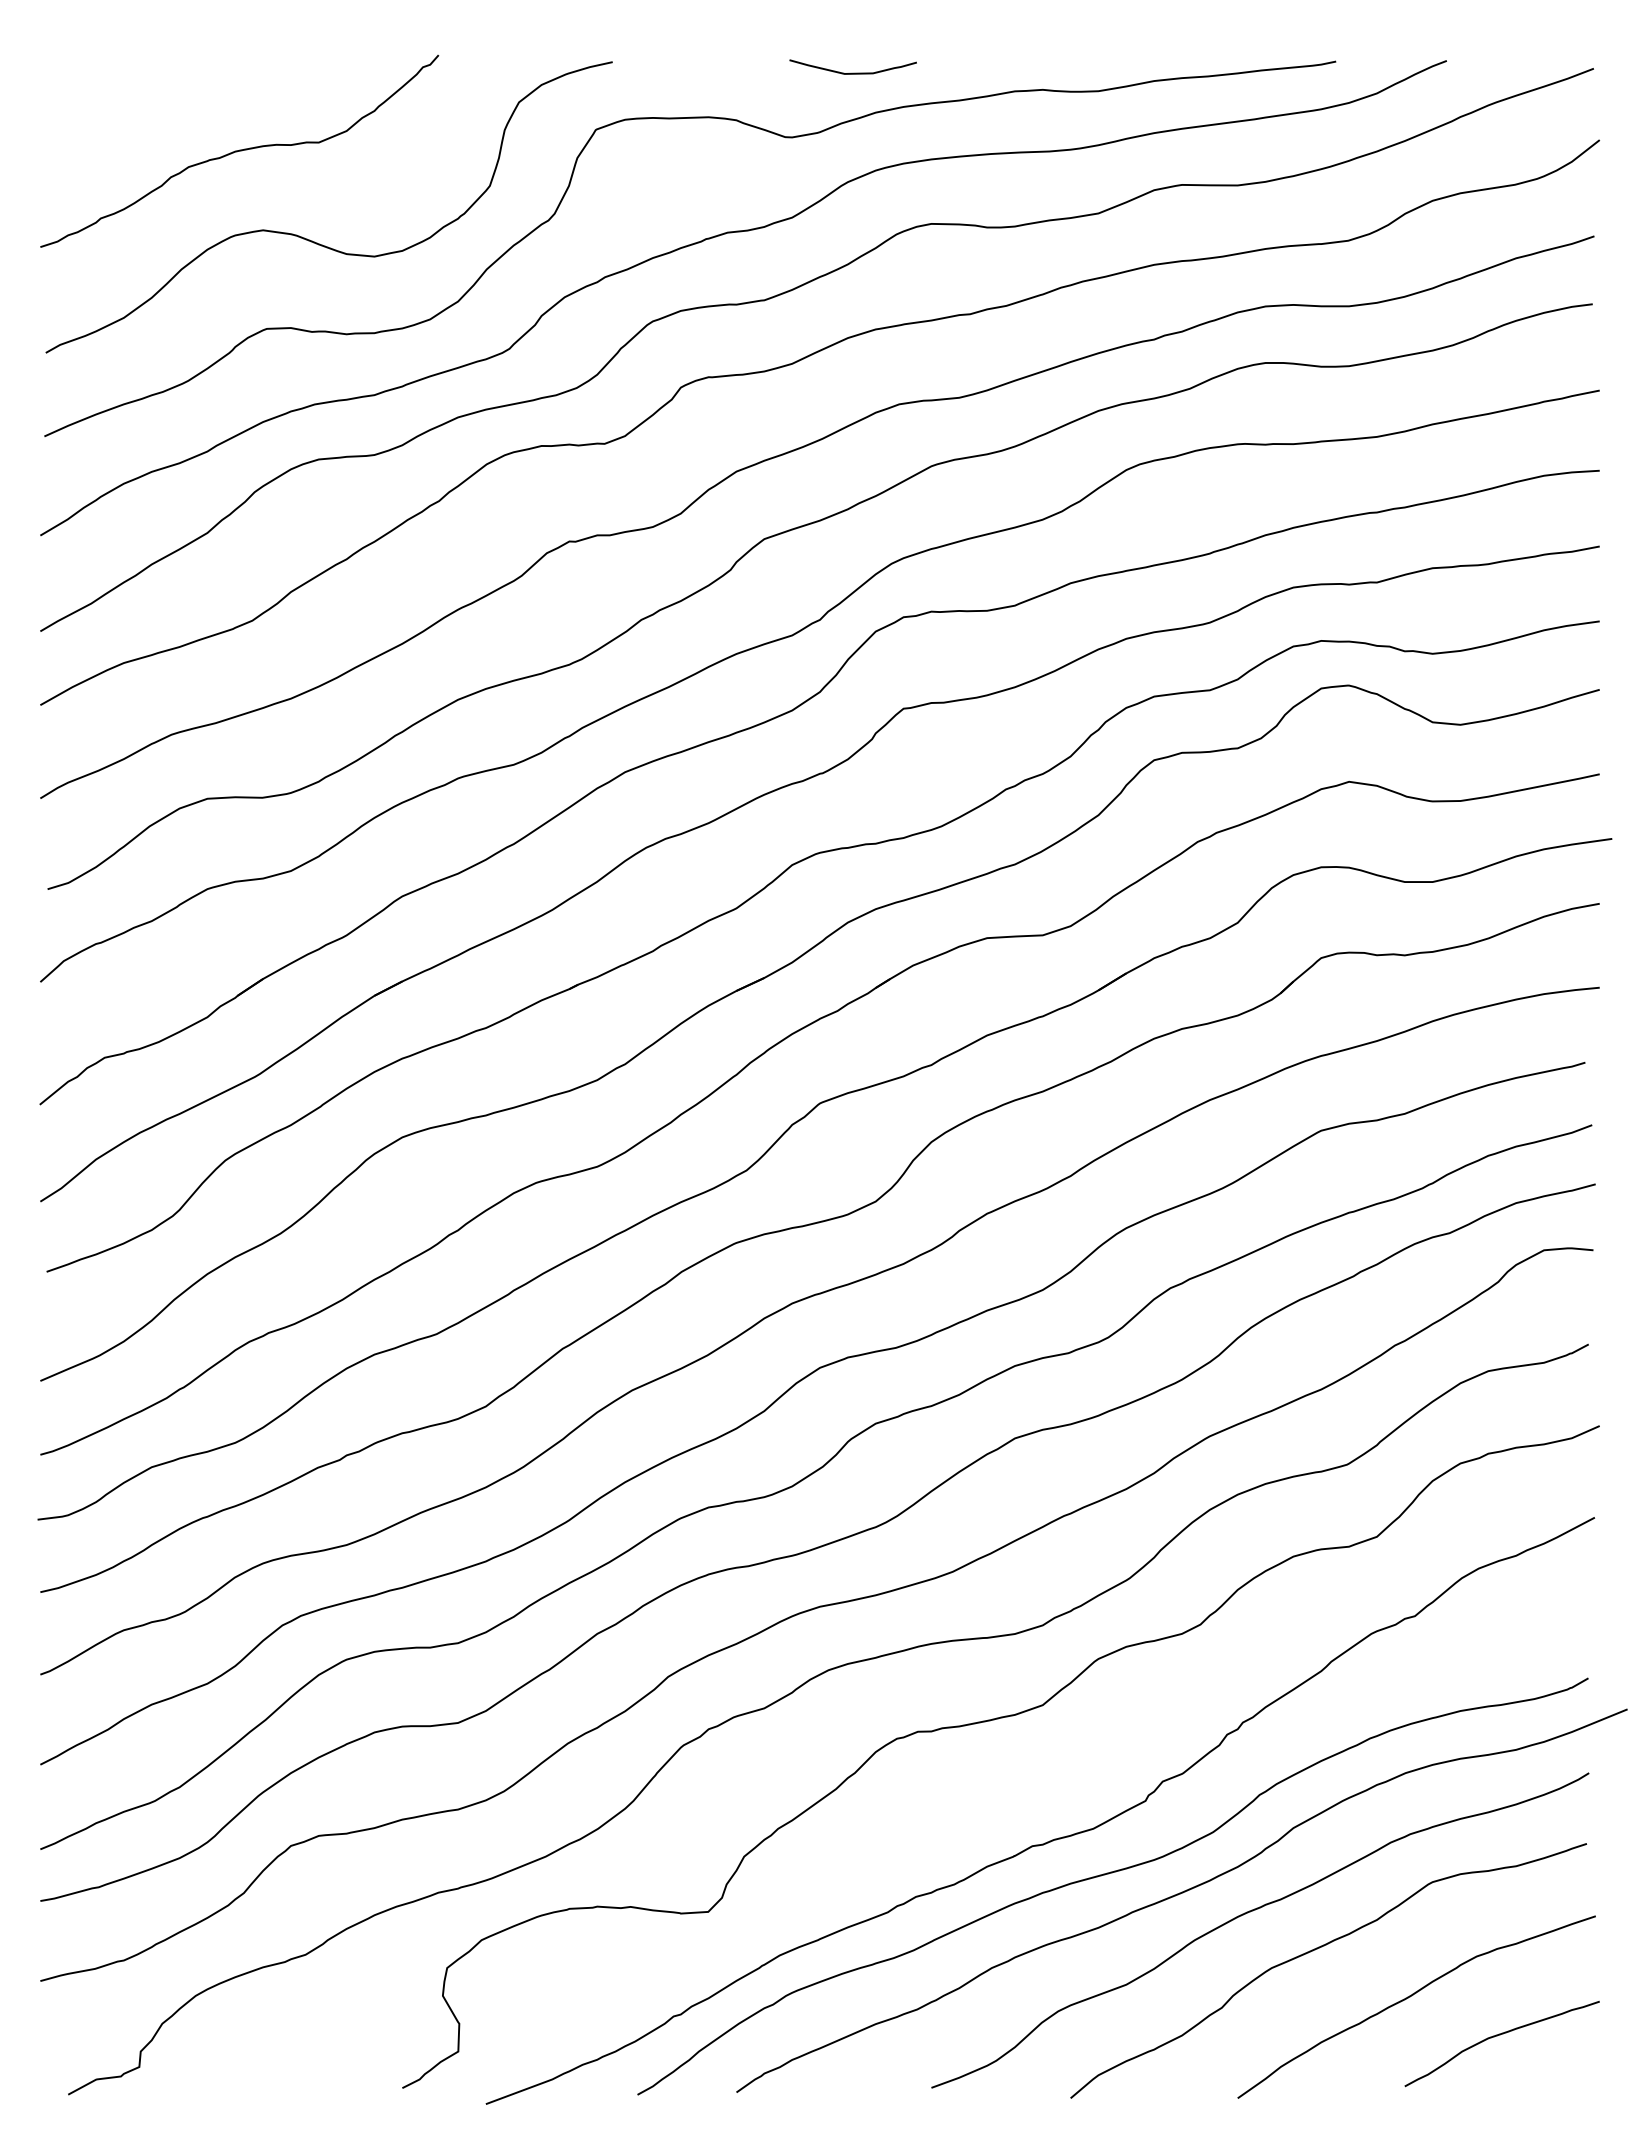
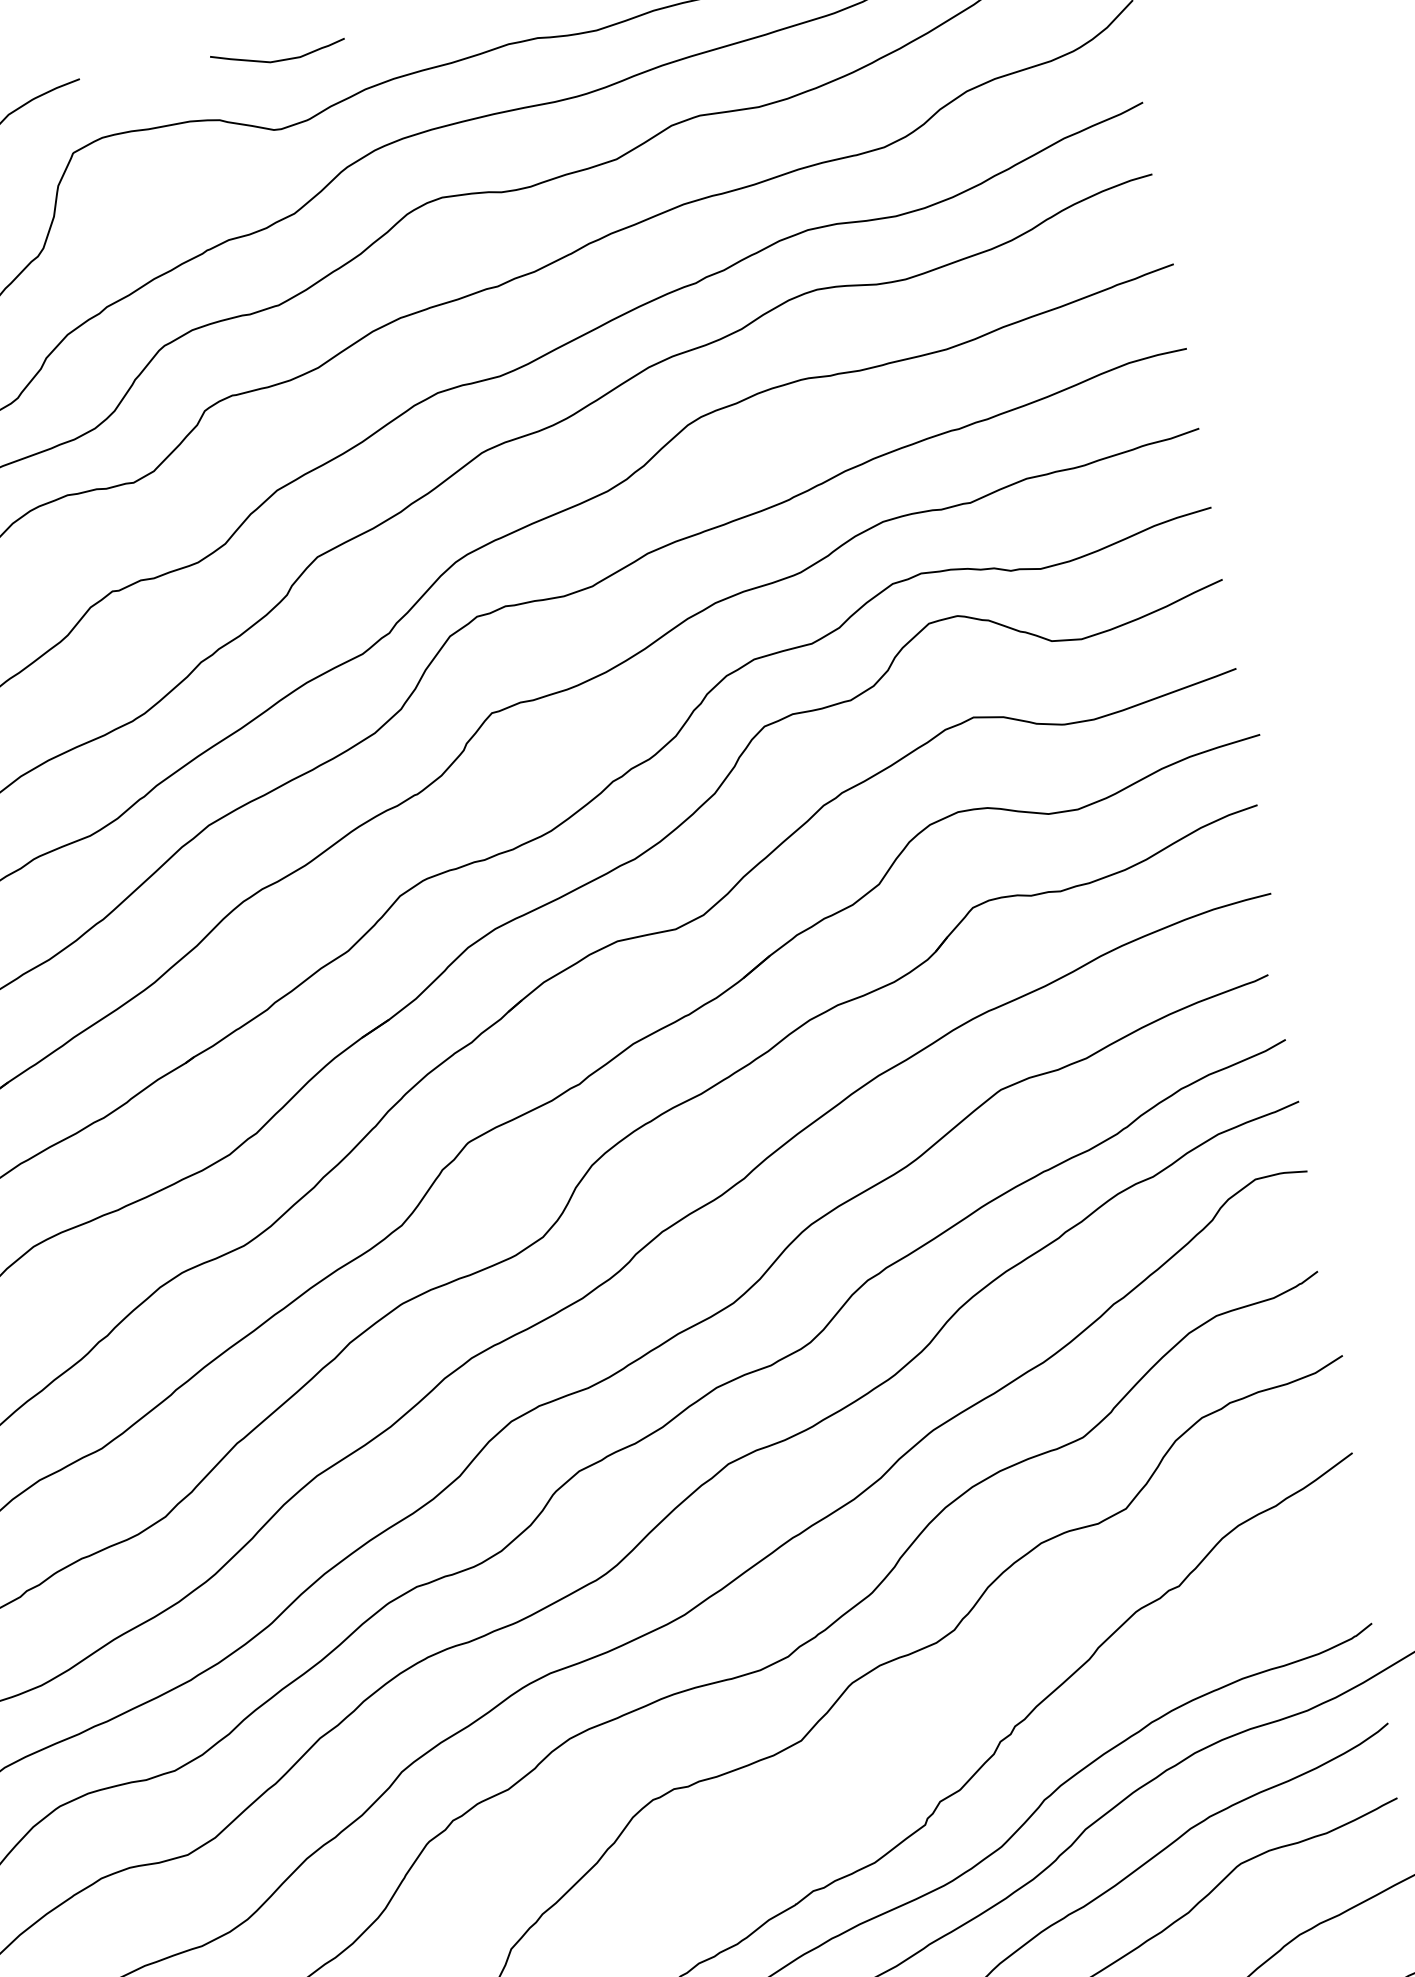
curve: (852, 72) -> (278, 59), moved

